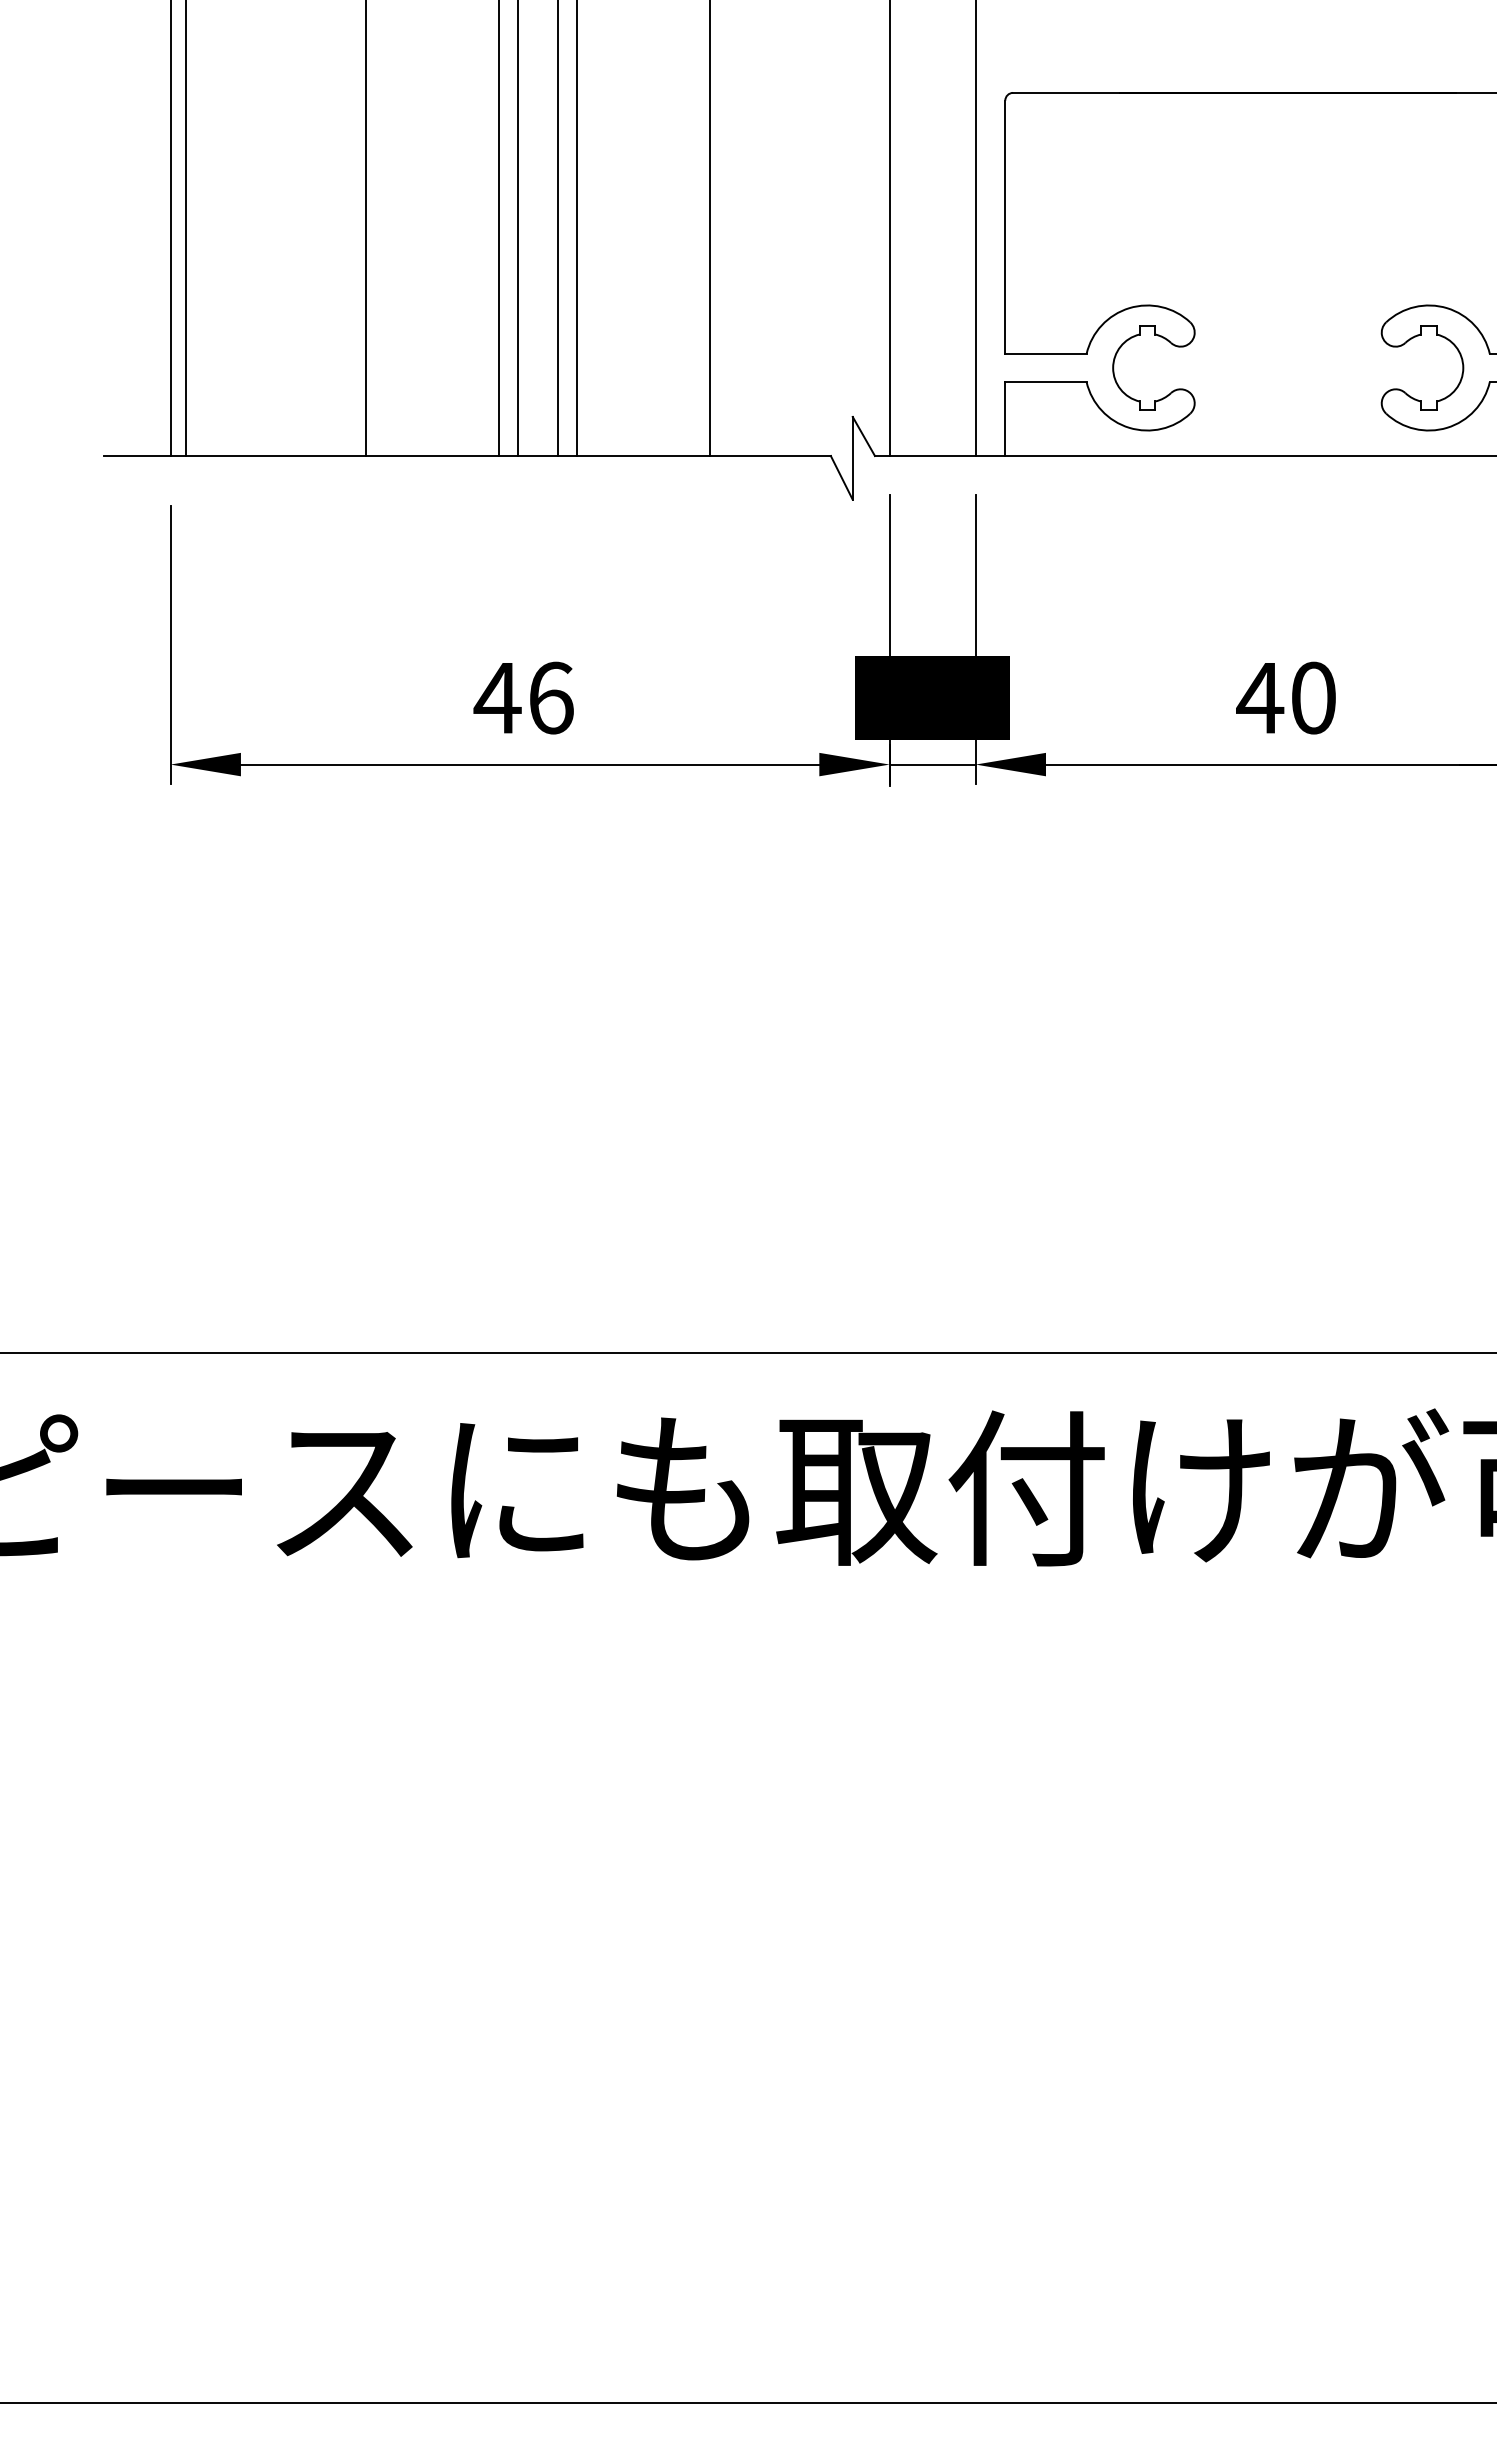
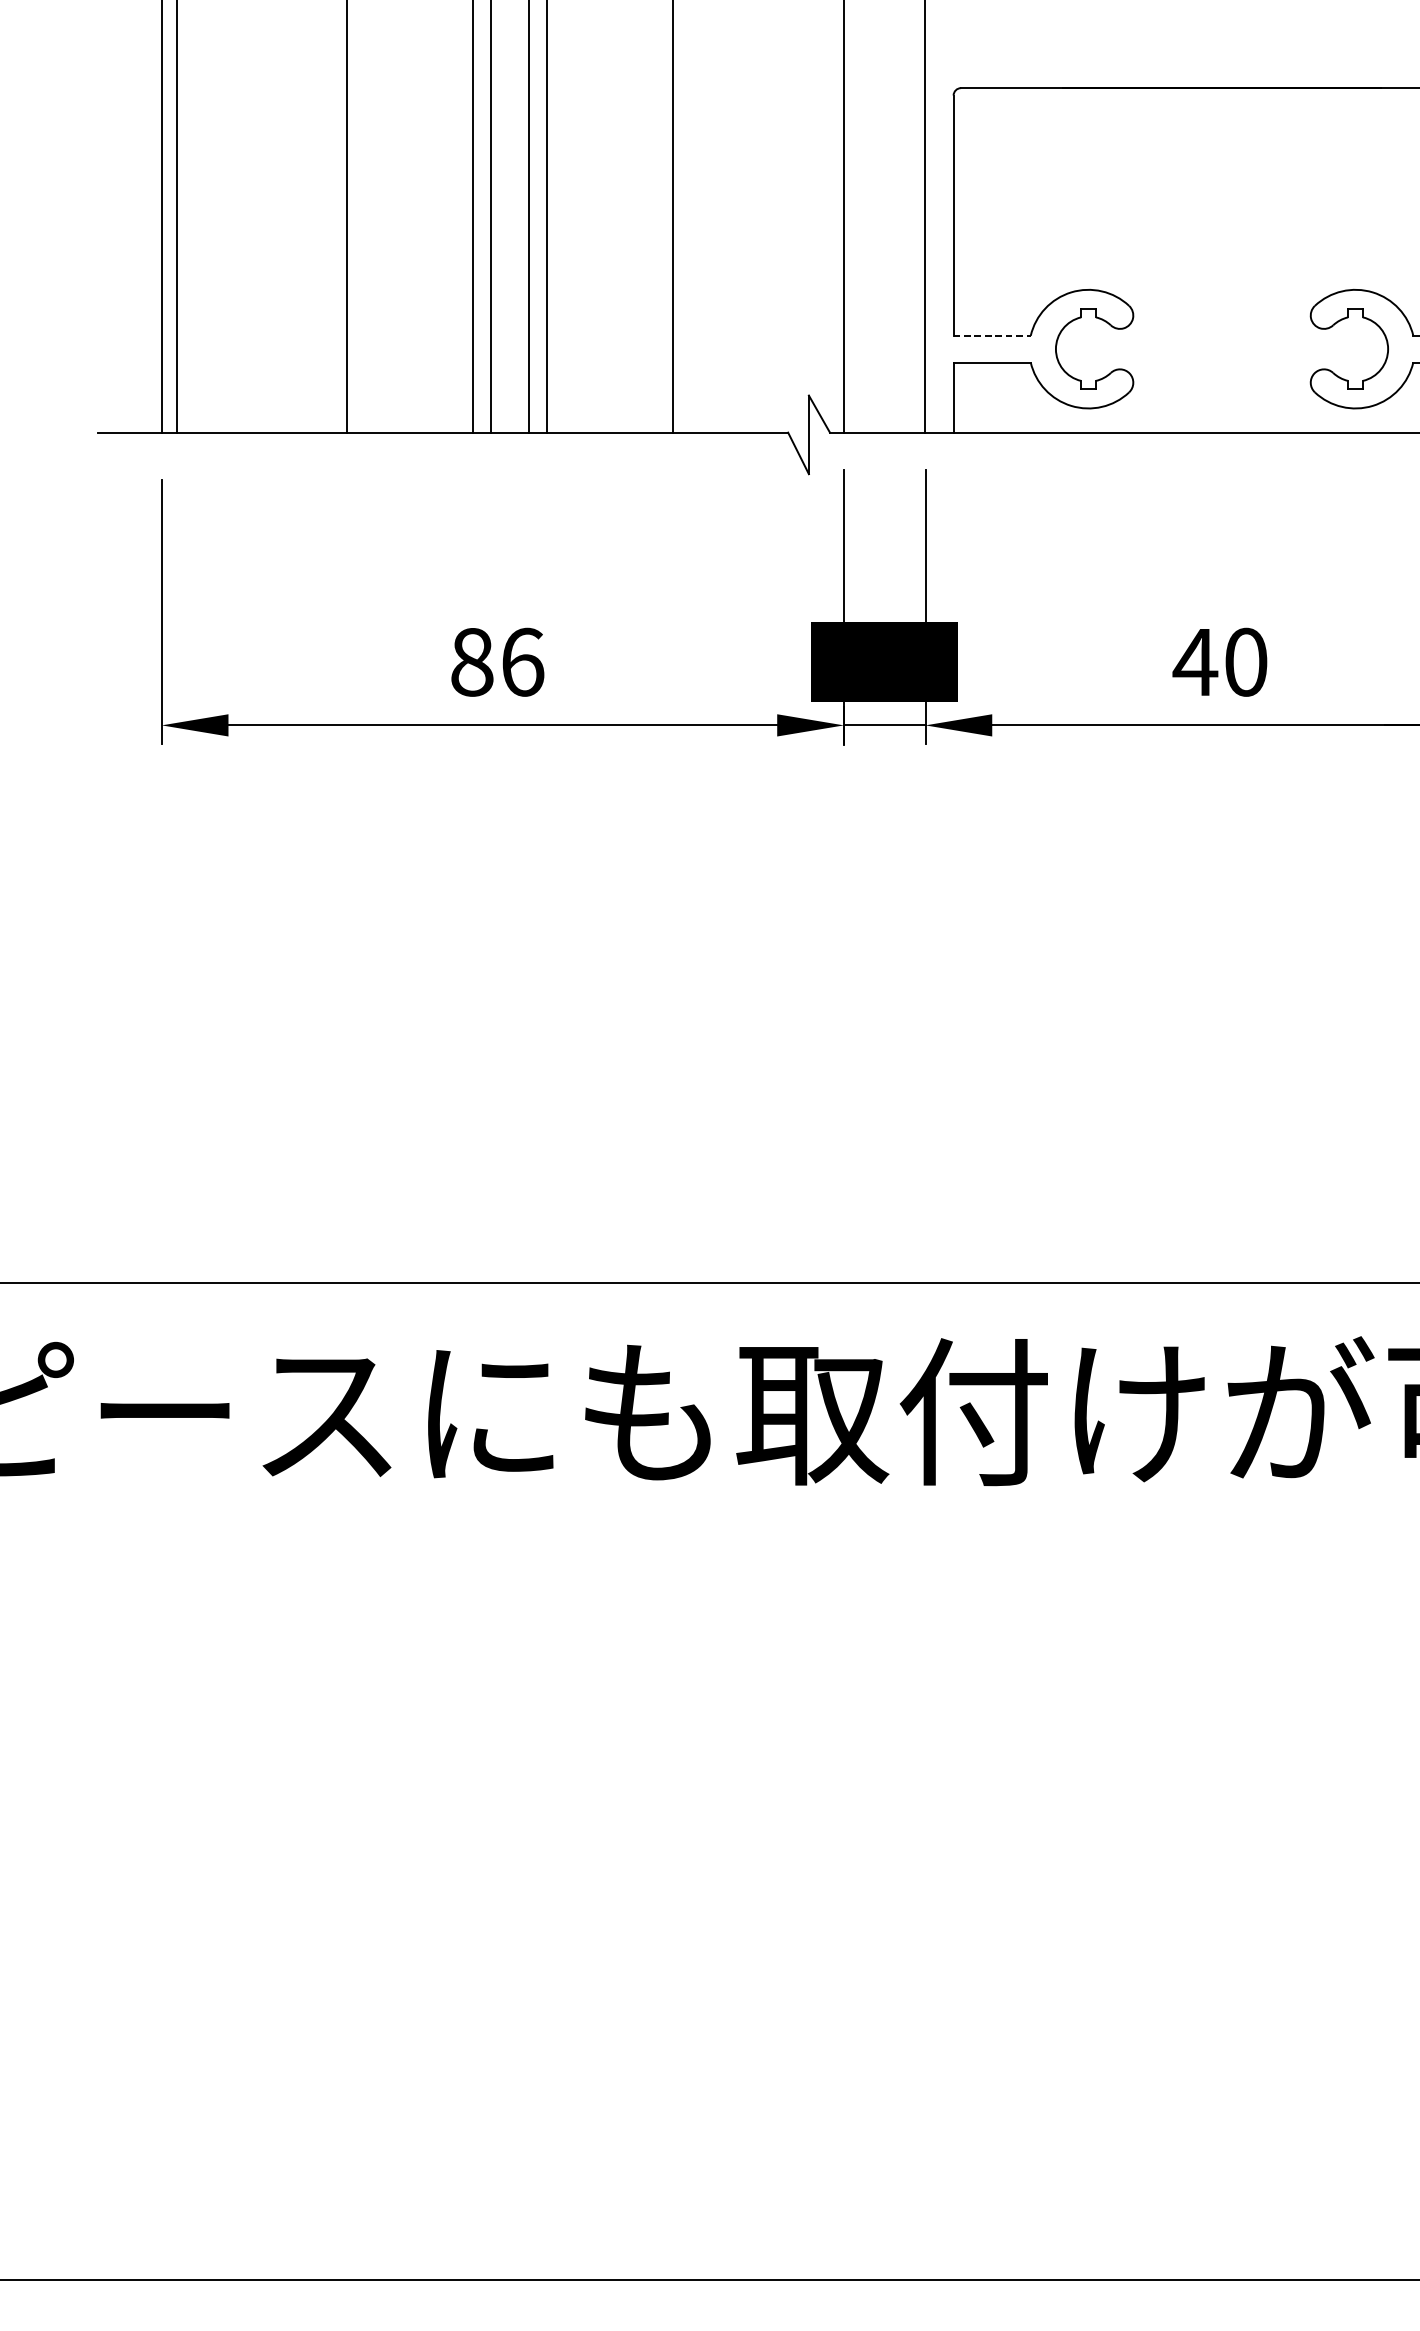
line: (1045, 353) -> (991, 335), solid -> dashed
text: (497, 698) -> (471, 662), 46 -> 86

